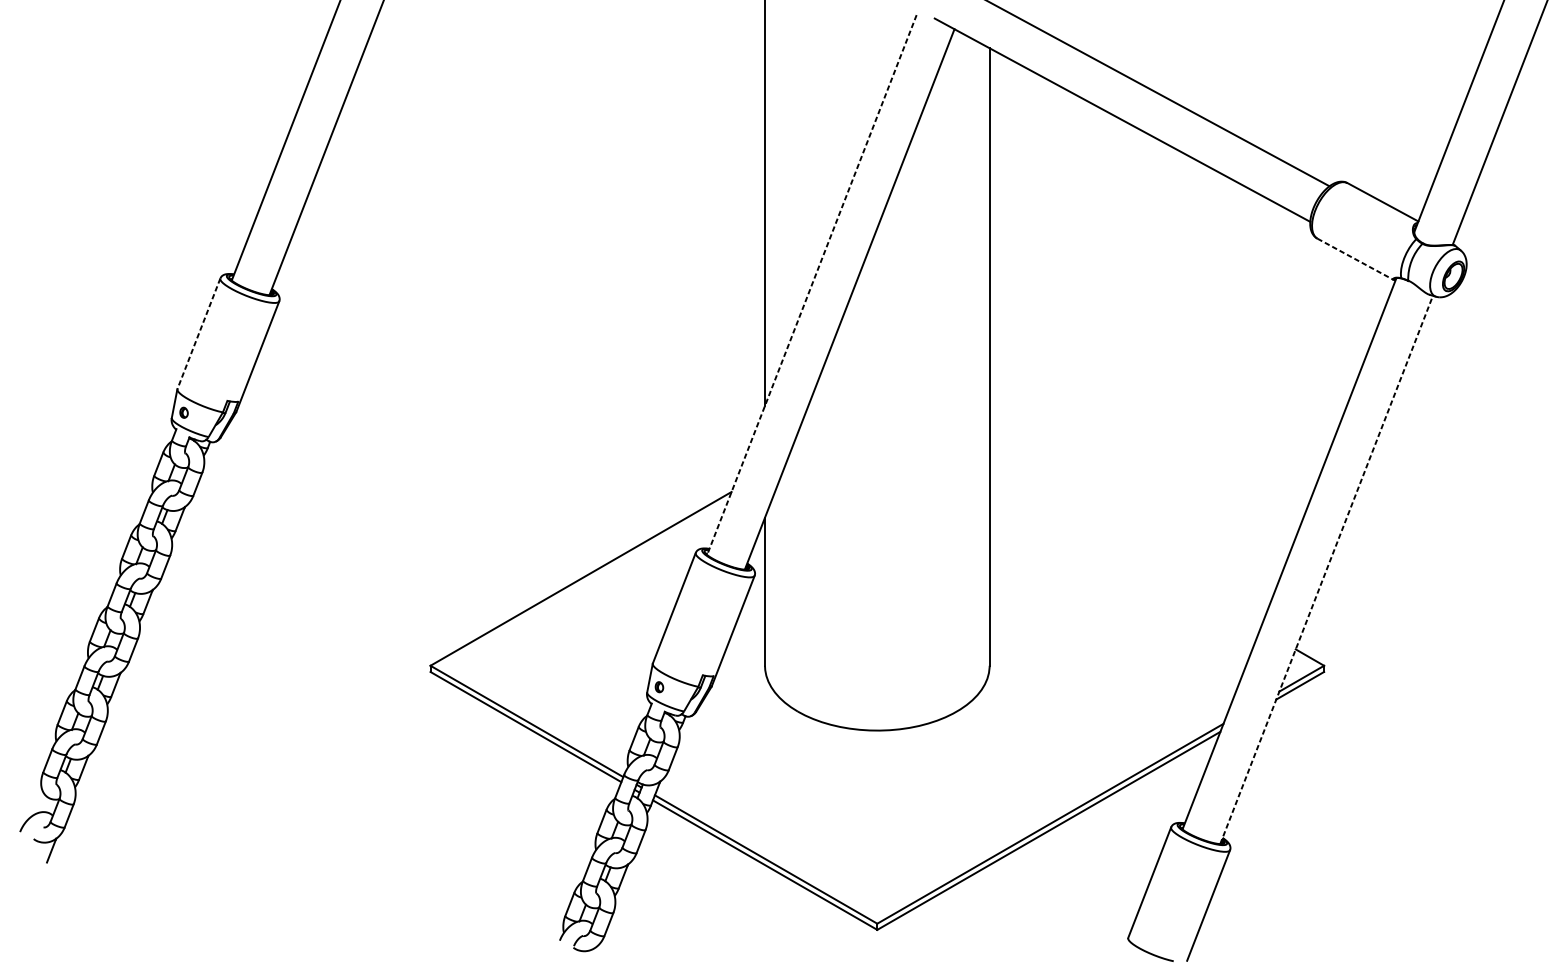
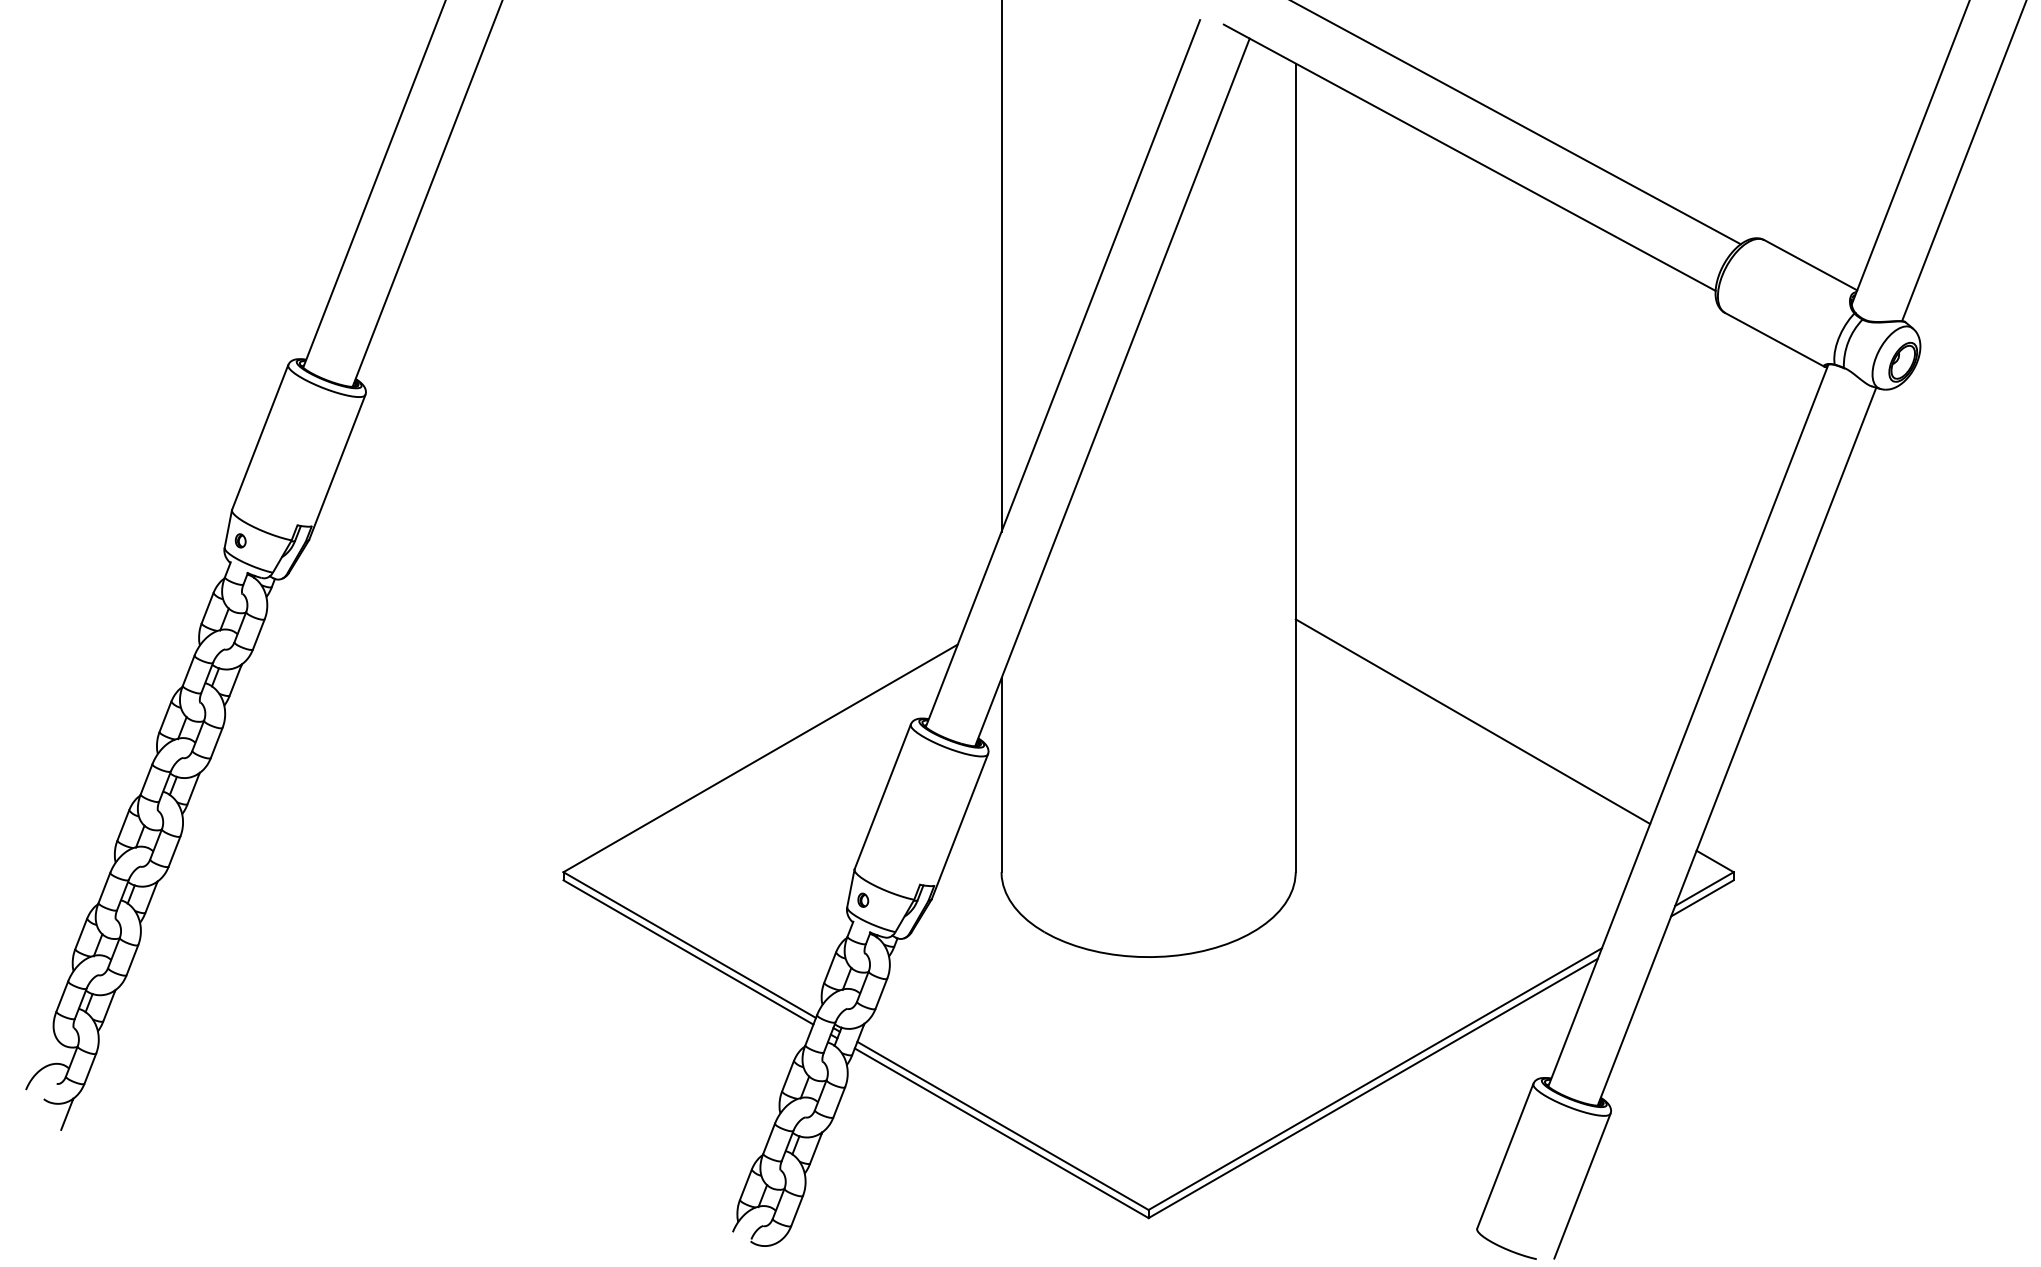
line: (1355, 259) -> (1774, 339), dashed -> solid
line: (811, 285) -> (1062, 374), dashed -> solid
line: (199, 333) -> (260, 437), dashed -> solid
line: (1124, 550) -> (1472, 721), added
line: (1327, 569) -> (1737, 746), dashed -> solid

